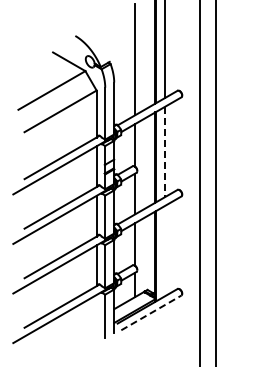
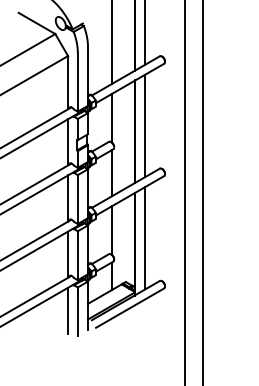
line: (164, 152) -> (144, 126), dashed -> solid
line: (164, 251) -> (144, 238), added
line: (151, 312) -> (130, 307), dashed -> solid
line: (96, 314) -> (67, 309), added

